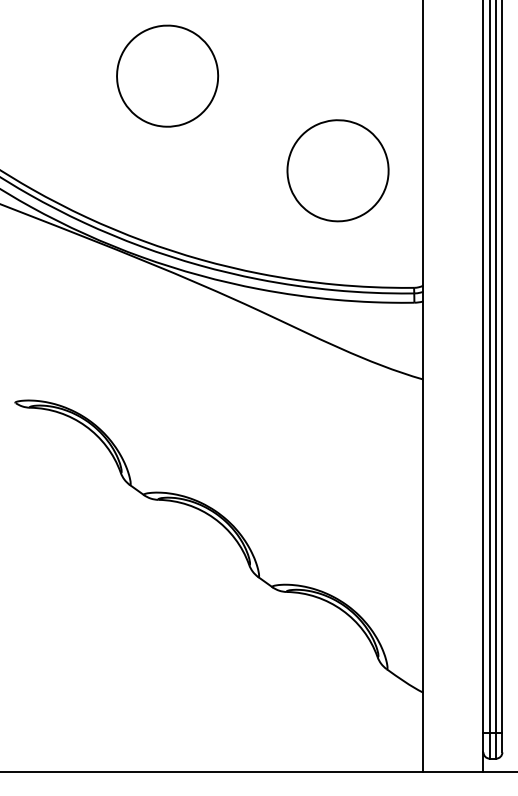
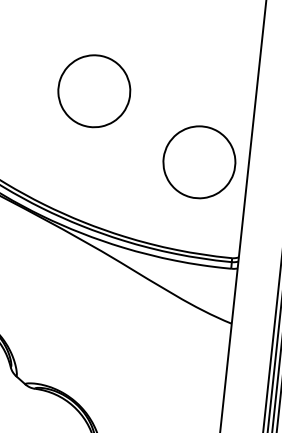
part: (167, 75) -> (94, 90), moved
part: (337, 170) -> (199, 162), moved

